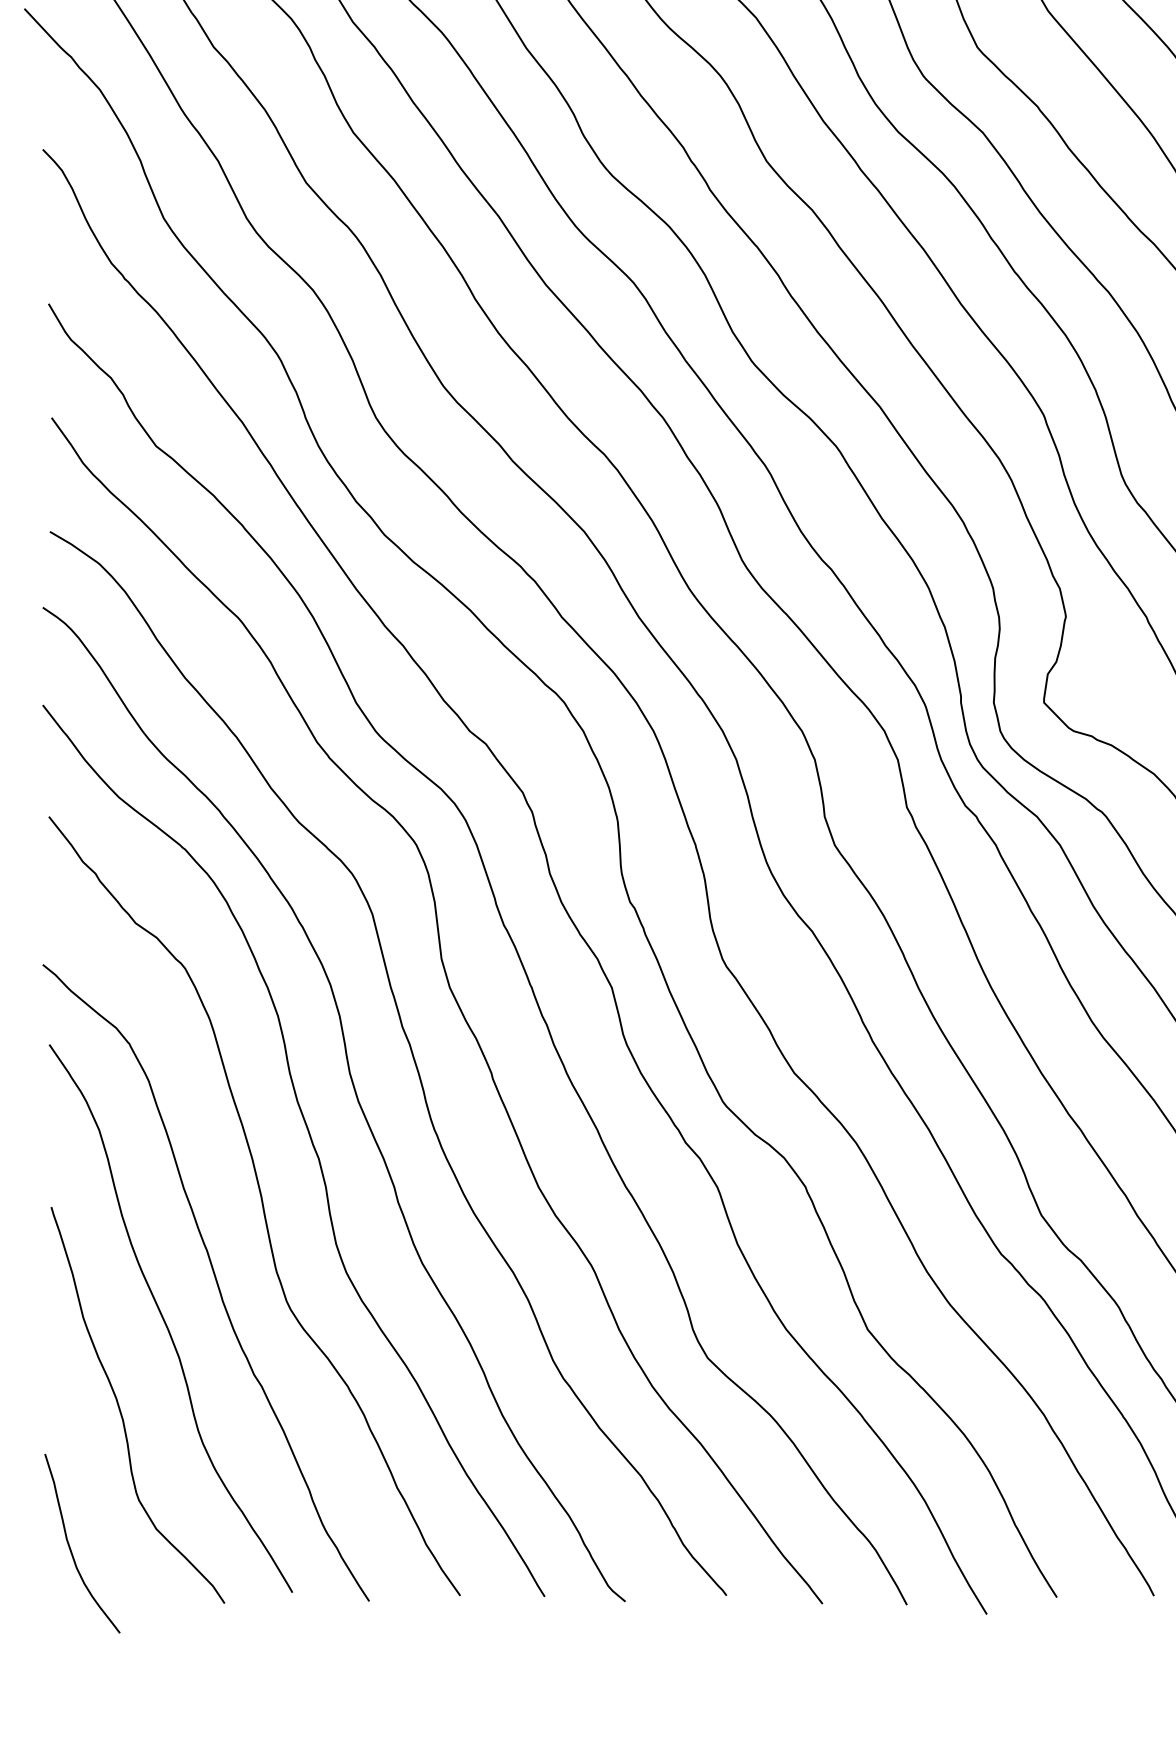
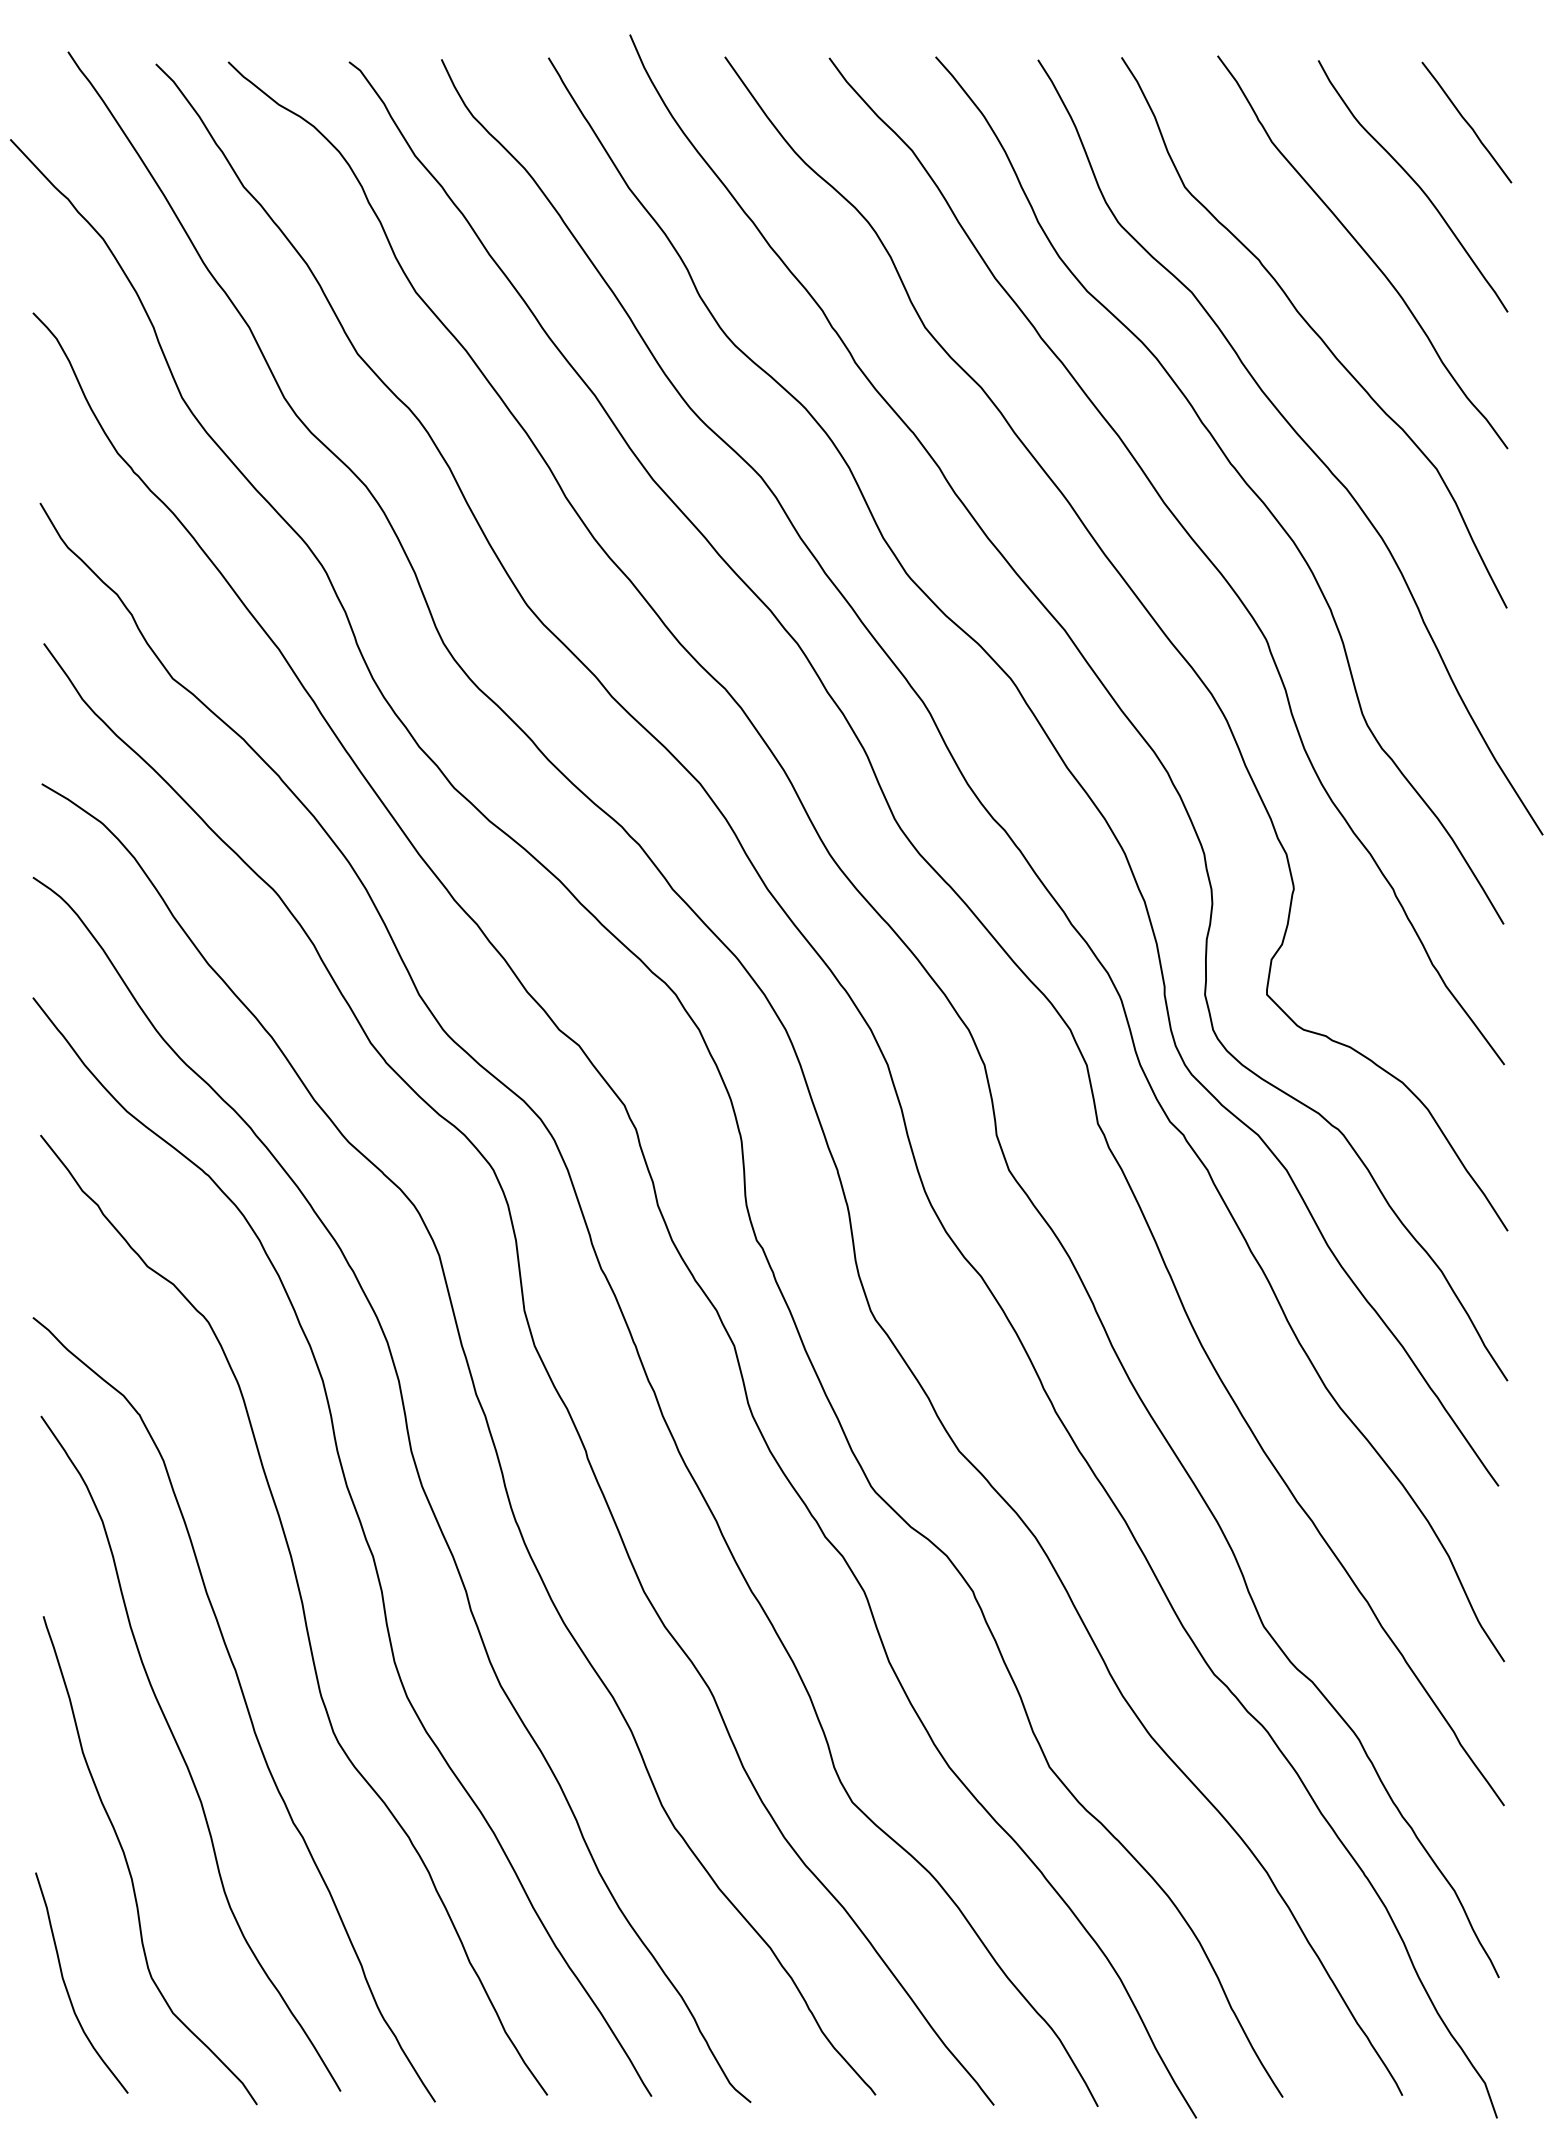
curve: (70, 1548) -> (67, 1988), moved

